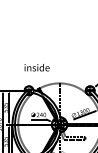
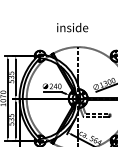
text: (36, 67) -> (71, 27), moved

